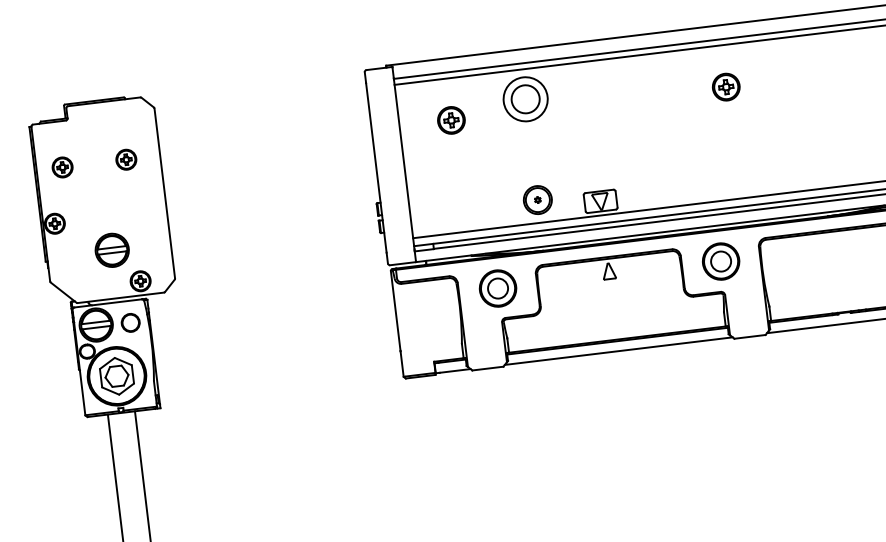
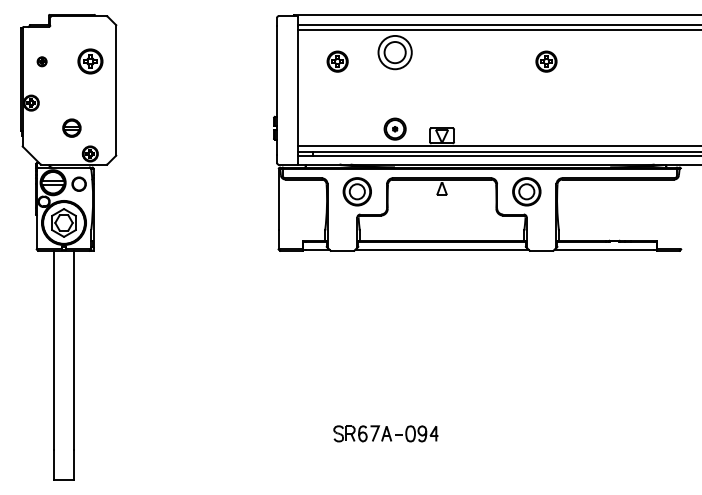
part: (126, 159) -> (90, 61), size x1.6
part: (61, 167) -> (41, 61), size x0.6
part: (111, 249) -> (71, 127), size x0.7

